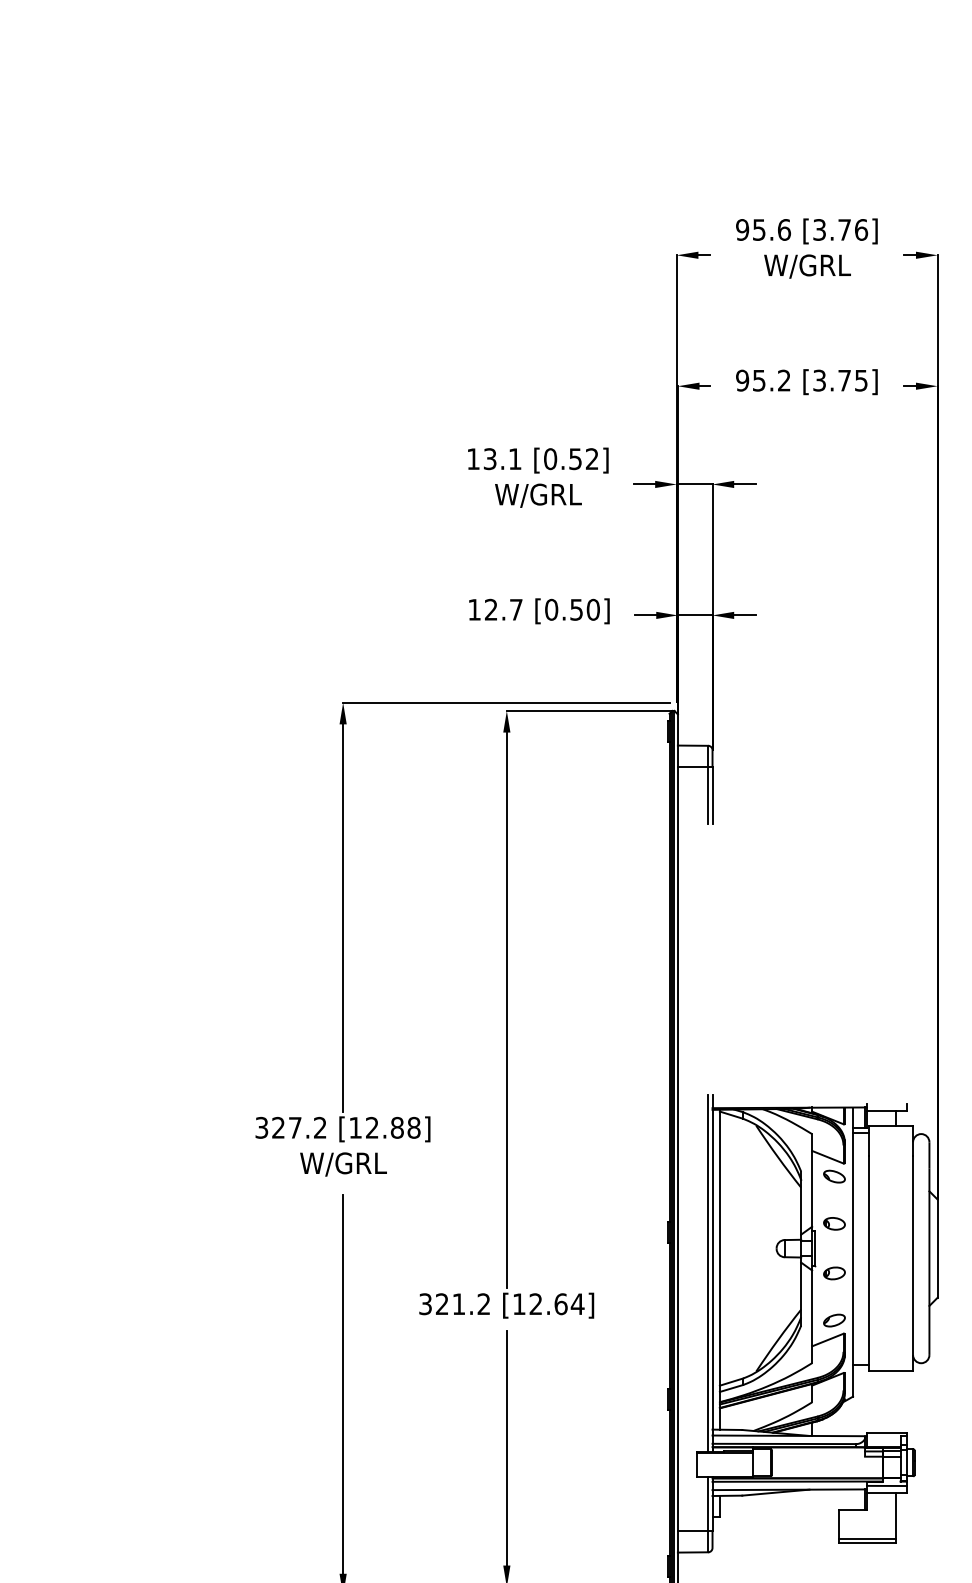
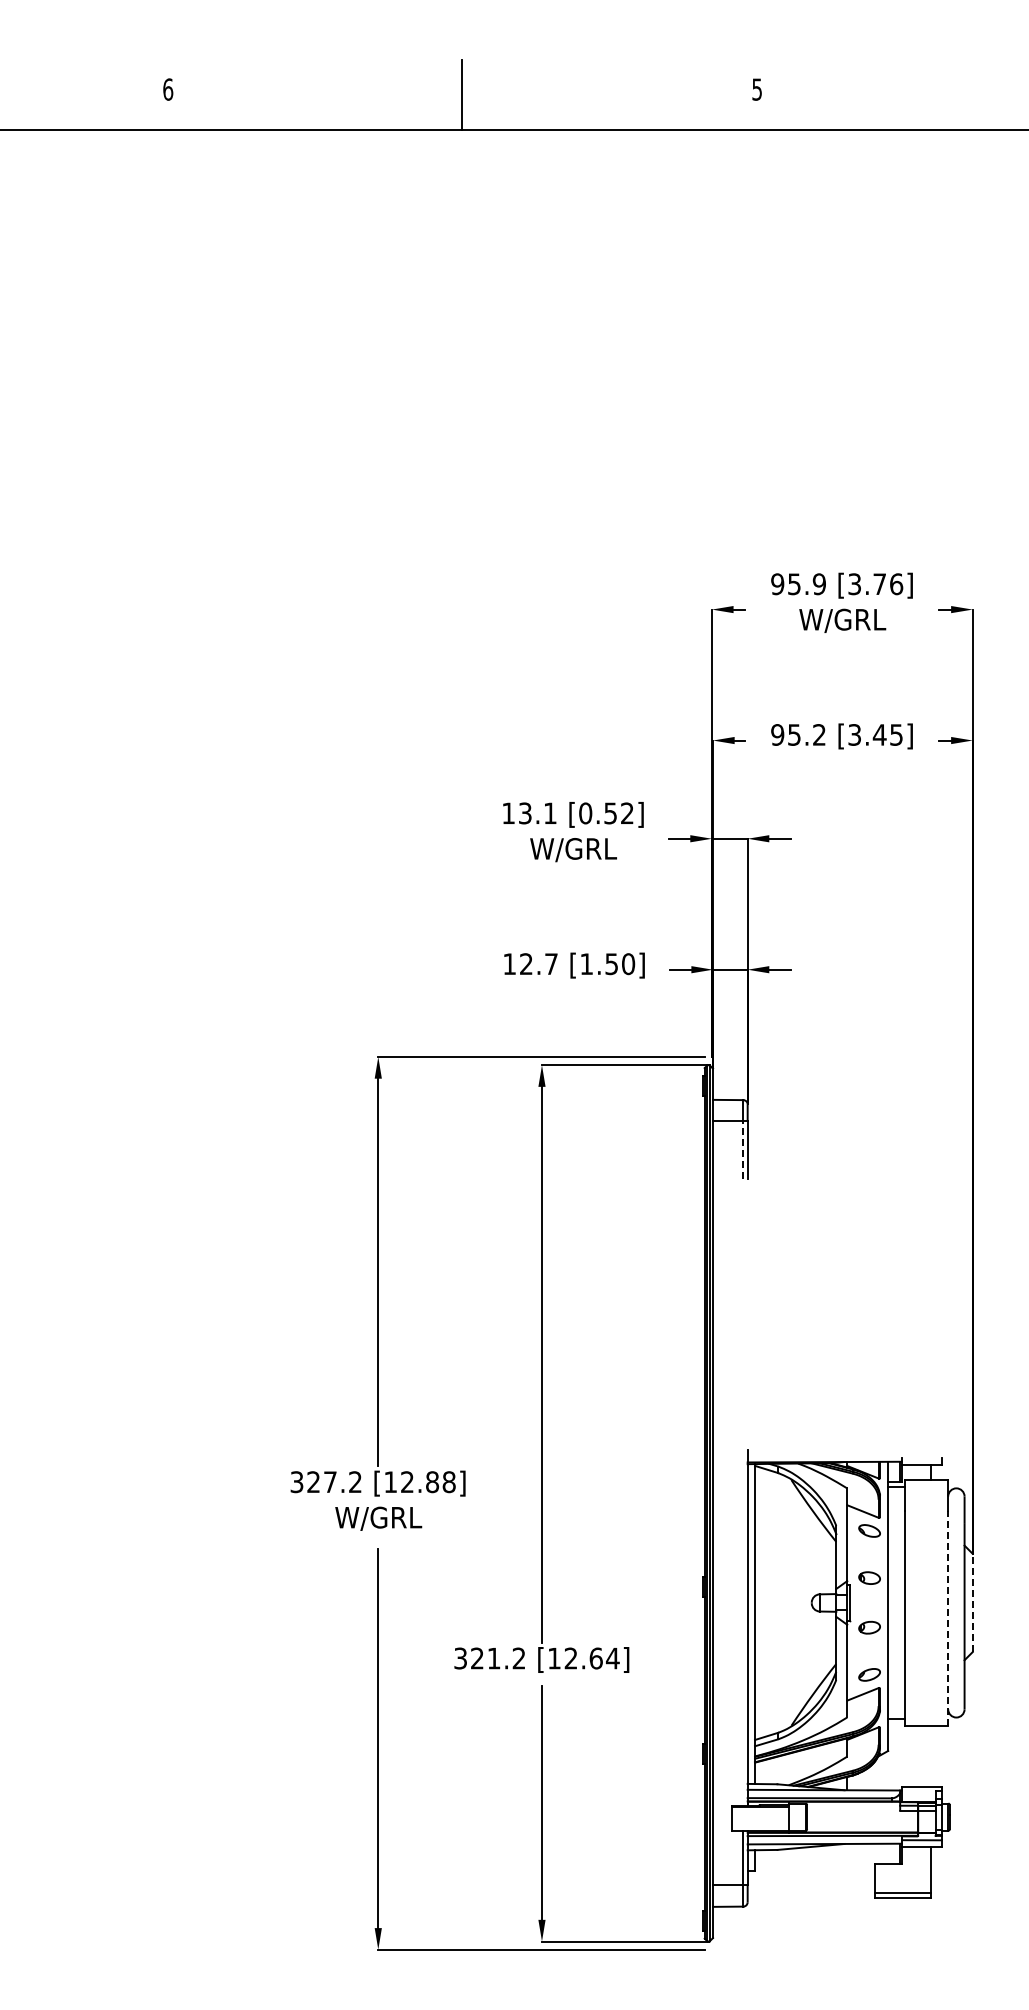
text: (784, 230) -> (819, 584), 95.6 -> 95.9
text: (844, 380) -> (879, 734), [3.75] -> [3.45]
text: (551, 610) -> (586, 964), [0.50] -> [1.50]
line: (708, 796) -> (743, 1150), solid -> dashed
line: (937, 1248) -> (972, 1602), solid -> dashed
line: (913, 1263) -> (948, 1617), solid -> dashed
line: (708, 1273) -> (743, 1627), removed

